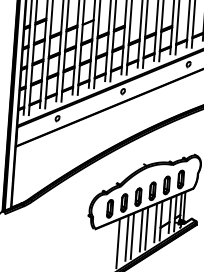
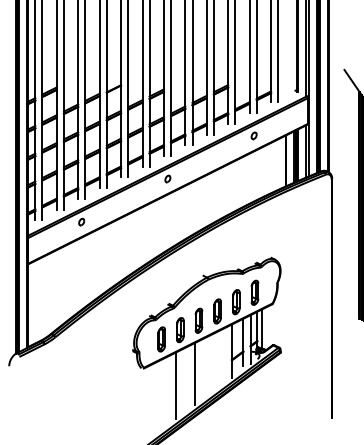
line: (155, 223) -> (224, 354), removed
line: (146, 228) -> (213, 362), removed
line: (141, 230) -> (206, 365), removed
line: (127, 238) -> (187, 377), removed

